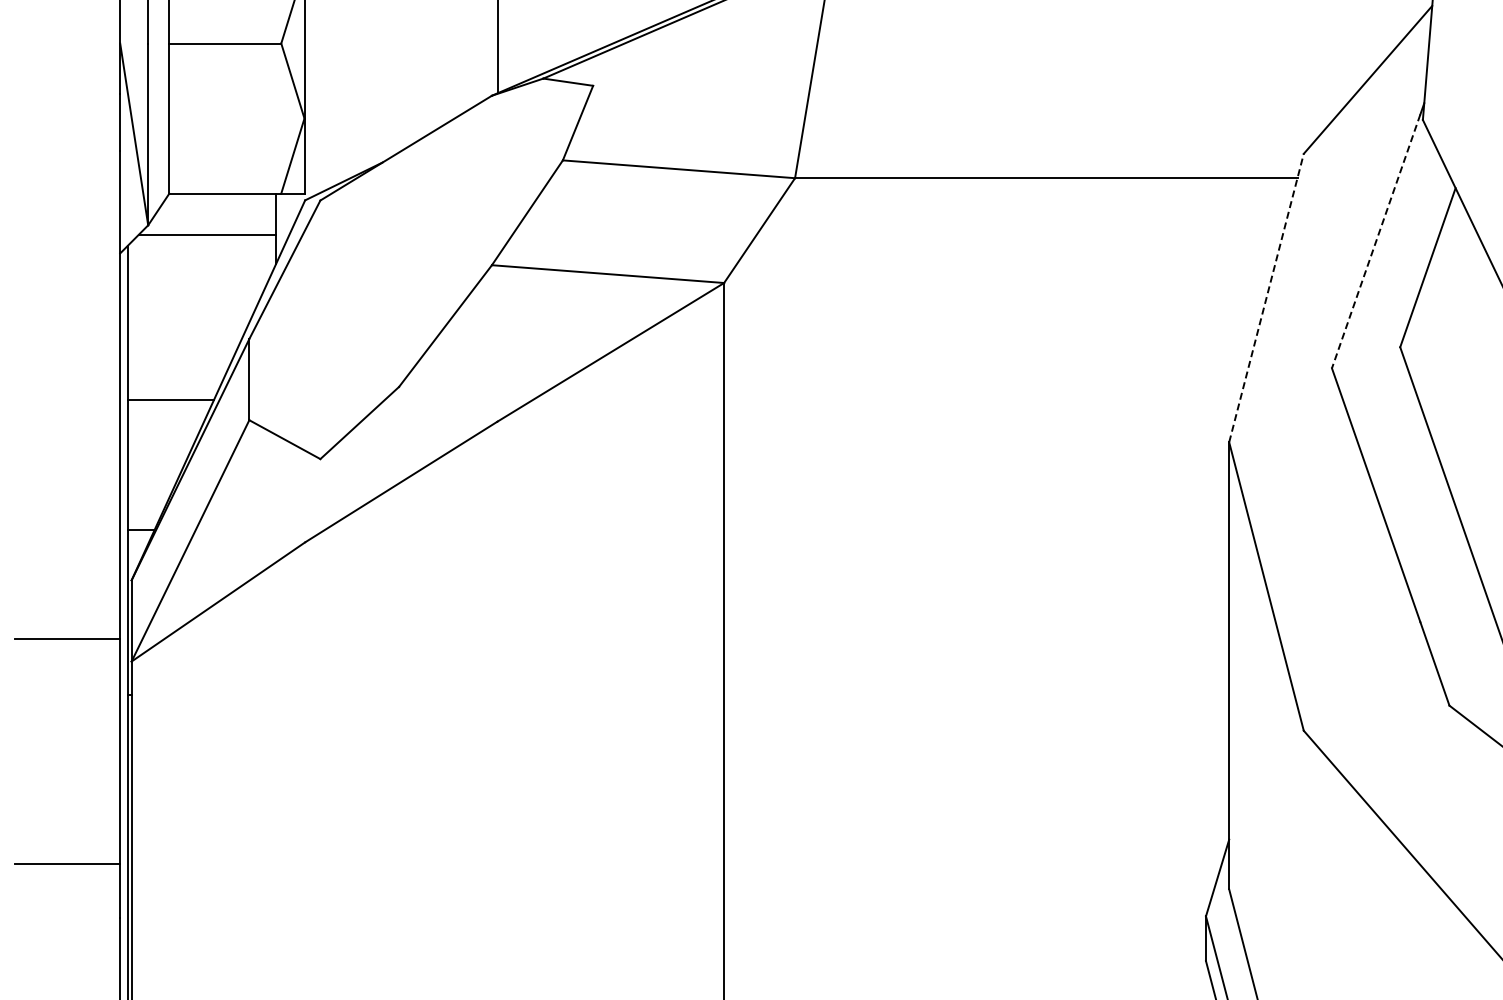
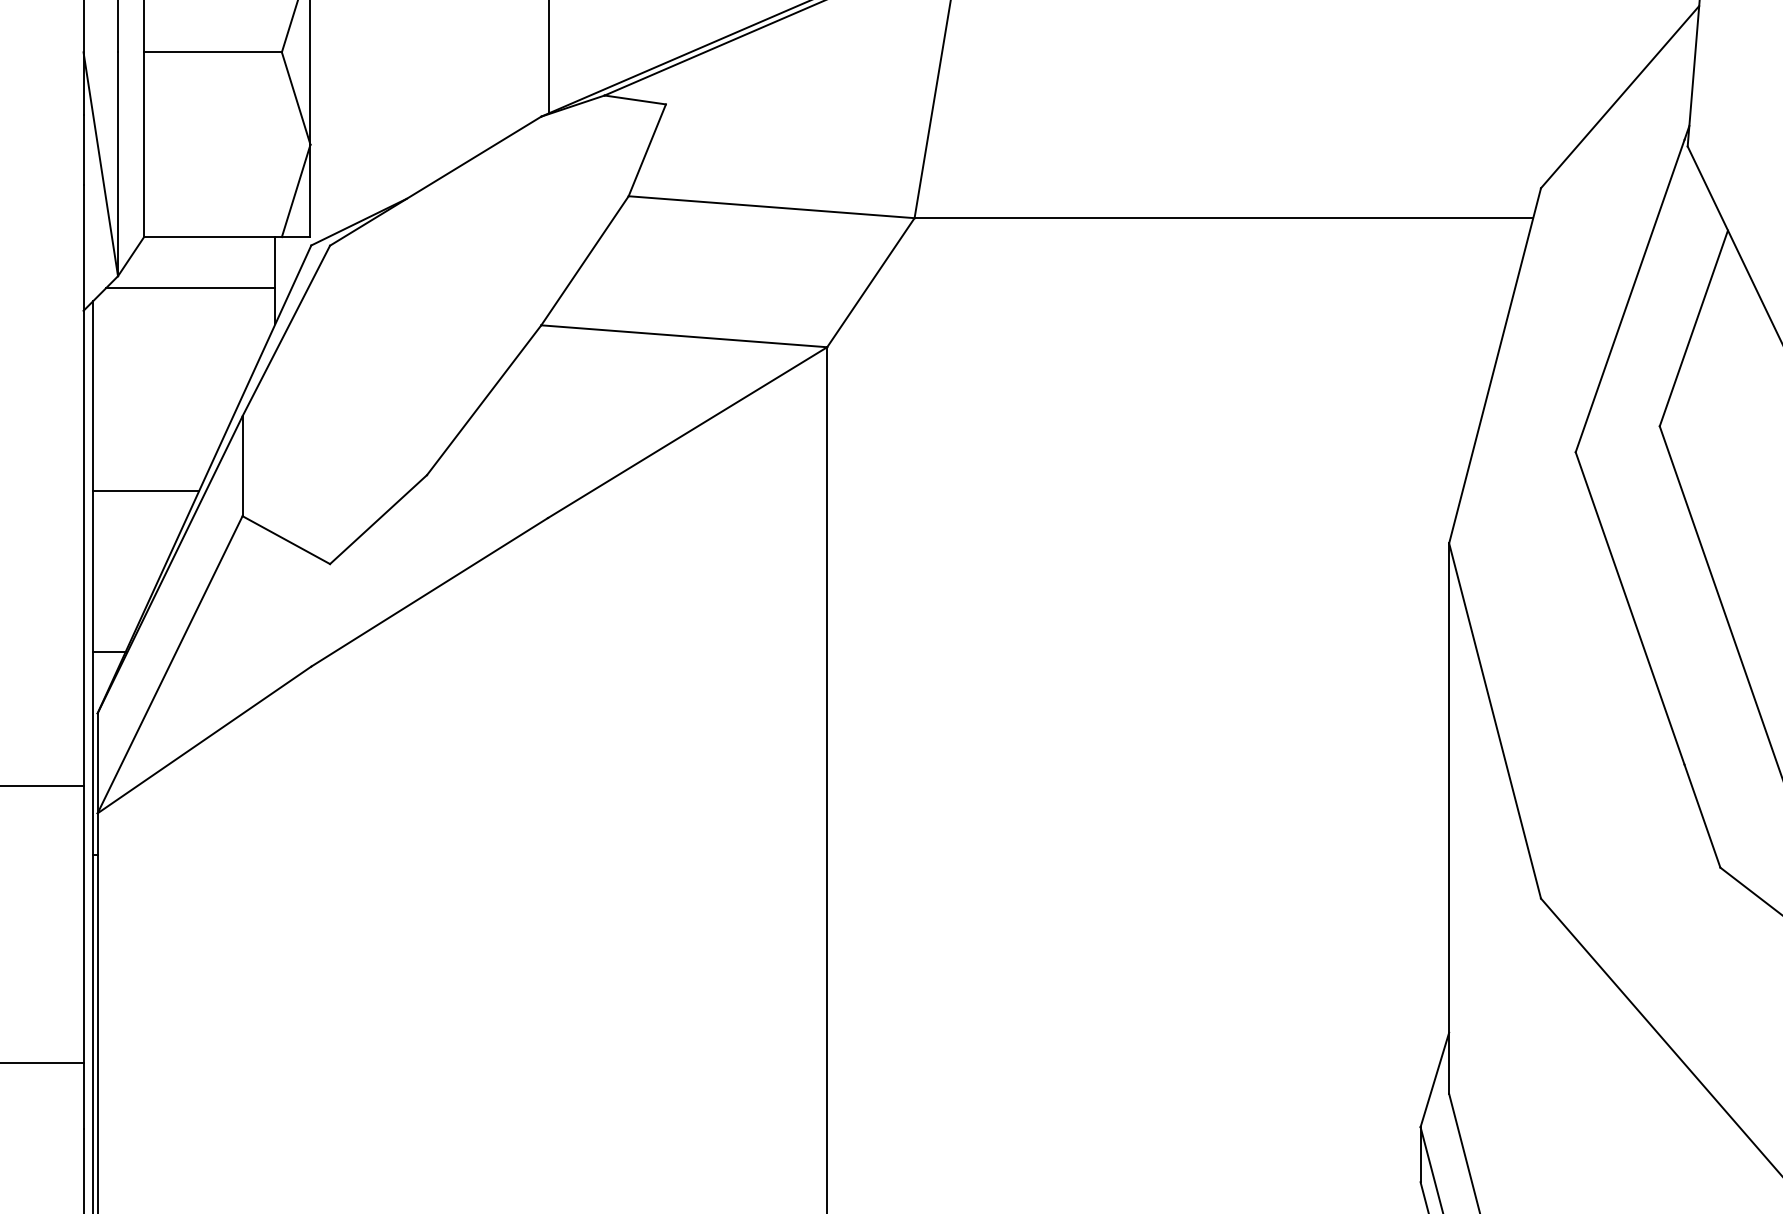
line: (1375, 241) -> (1629, 296), dashed -> solid
line: (1266, 298) -> (1495, 366), dashed -> solid

